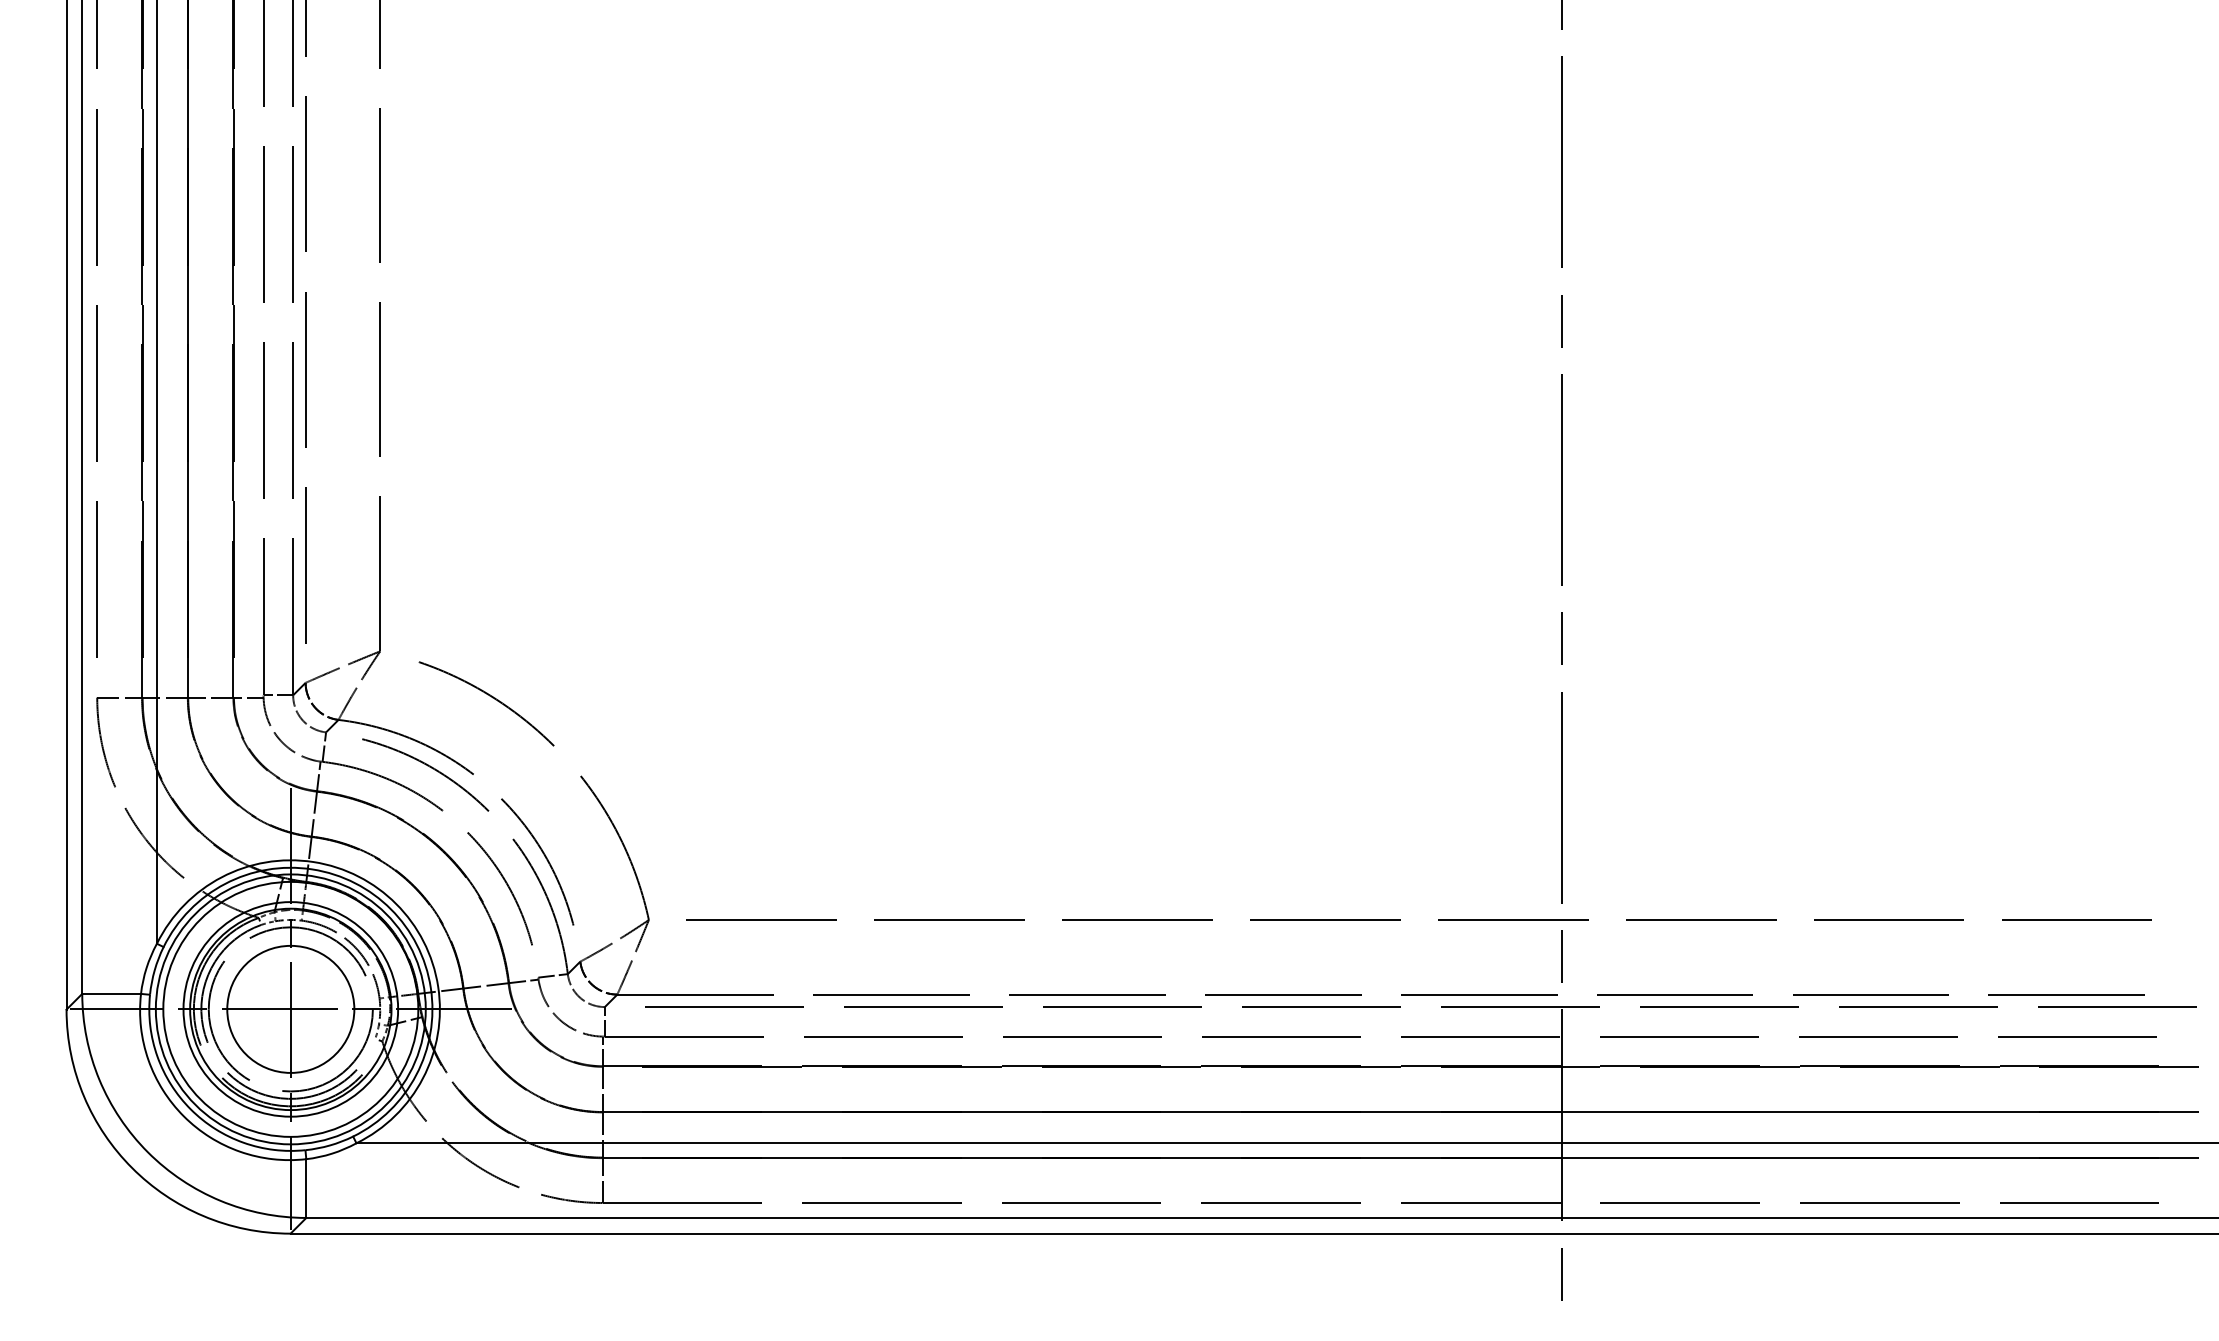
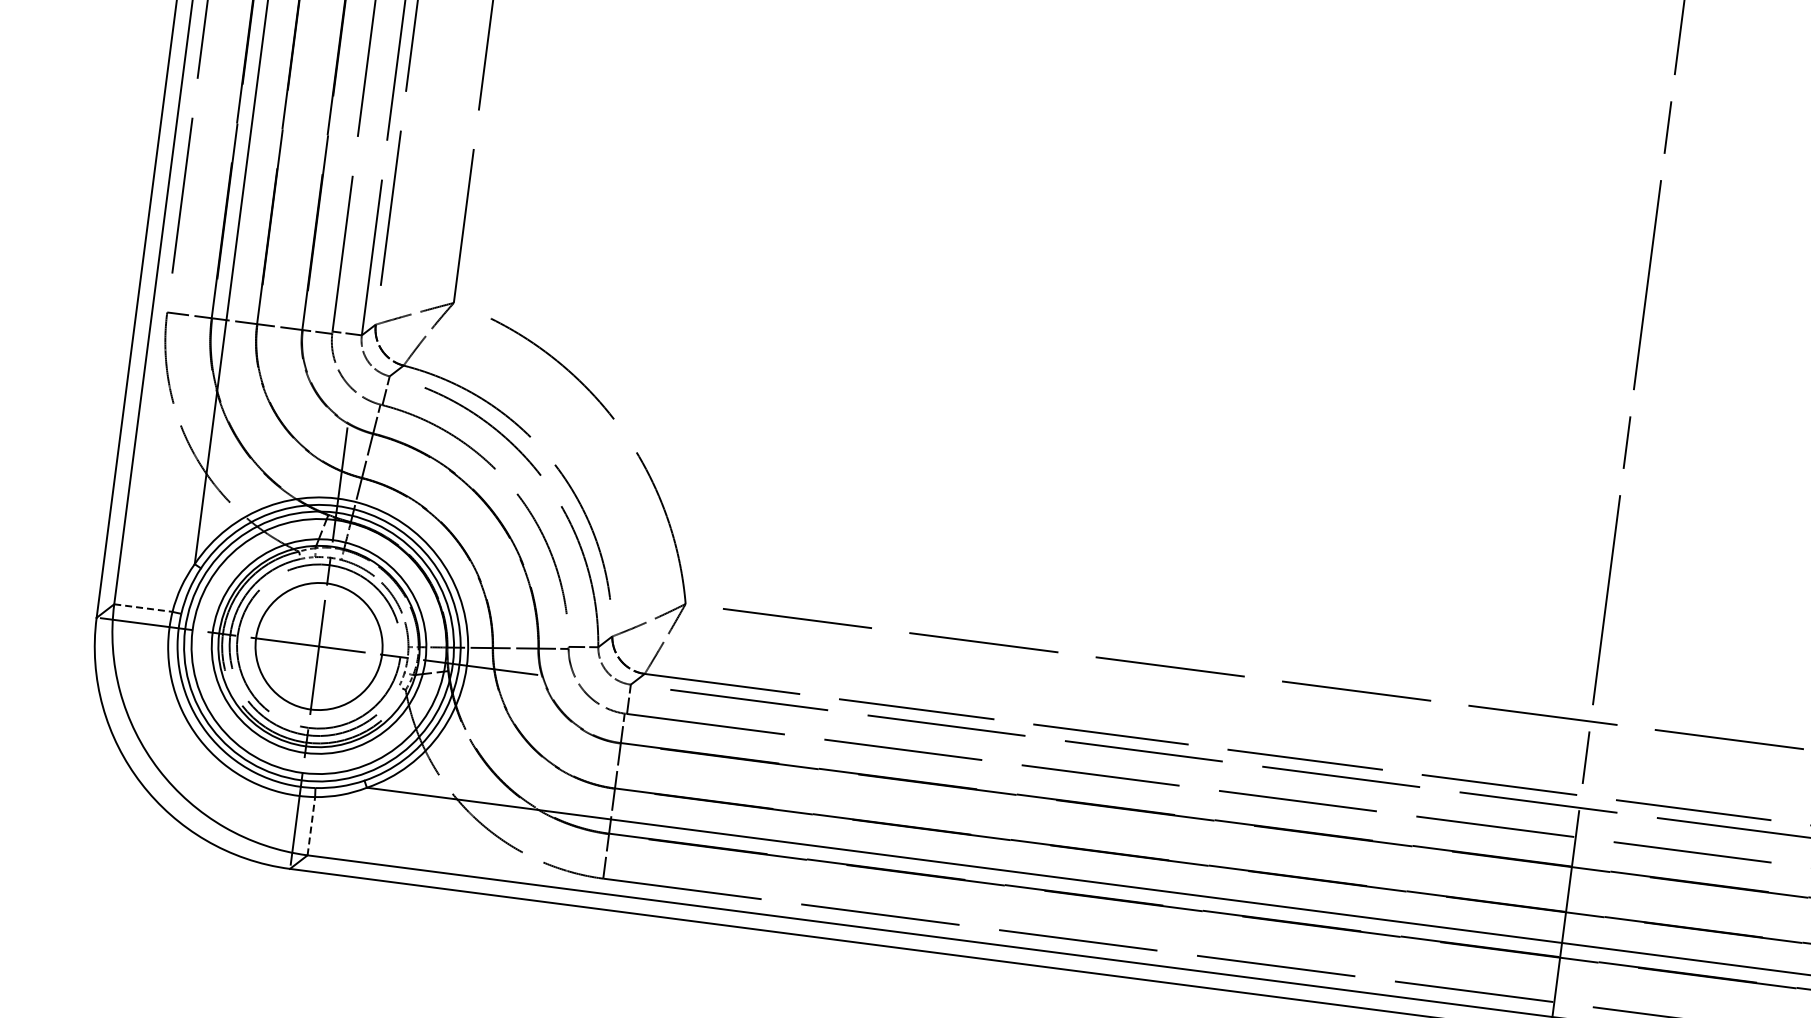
line: (112, 993) -> (144, 607), solid -> dashed
line: (306, 1188) -> (311, 826), solid -> dashed

